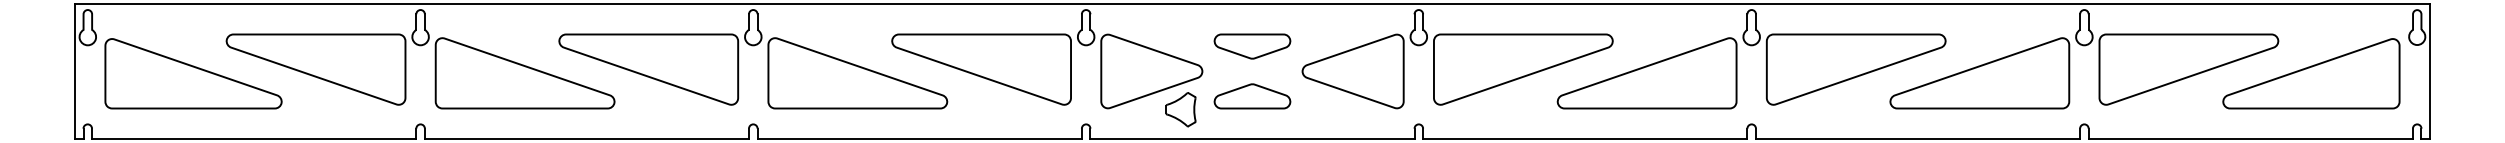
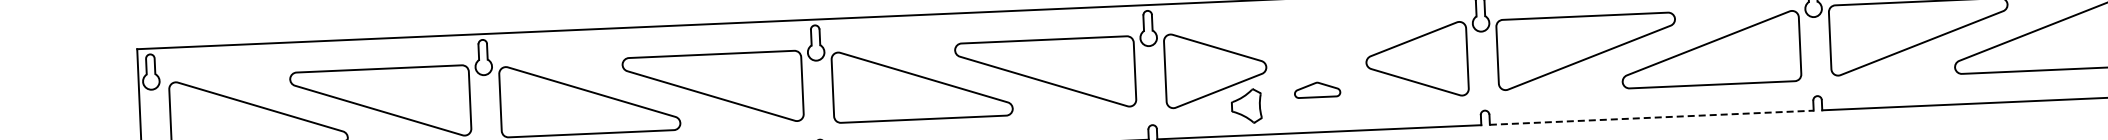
part: (1252, 46) -> (1315, 40), removed
part: (1252, 96) -> (1317, 90), size x0.6
line: (1585, 138) -> (1652, 117), solid -> dashed

